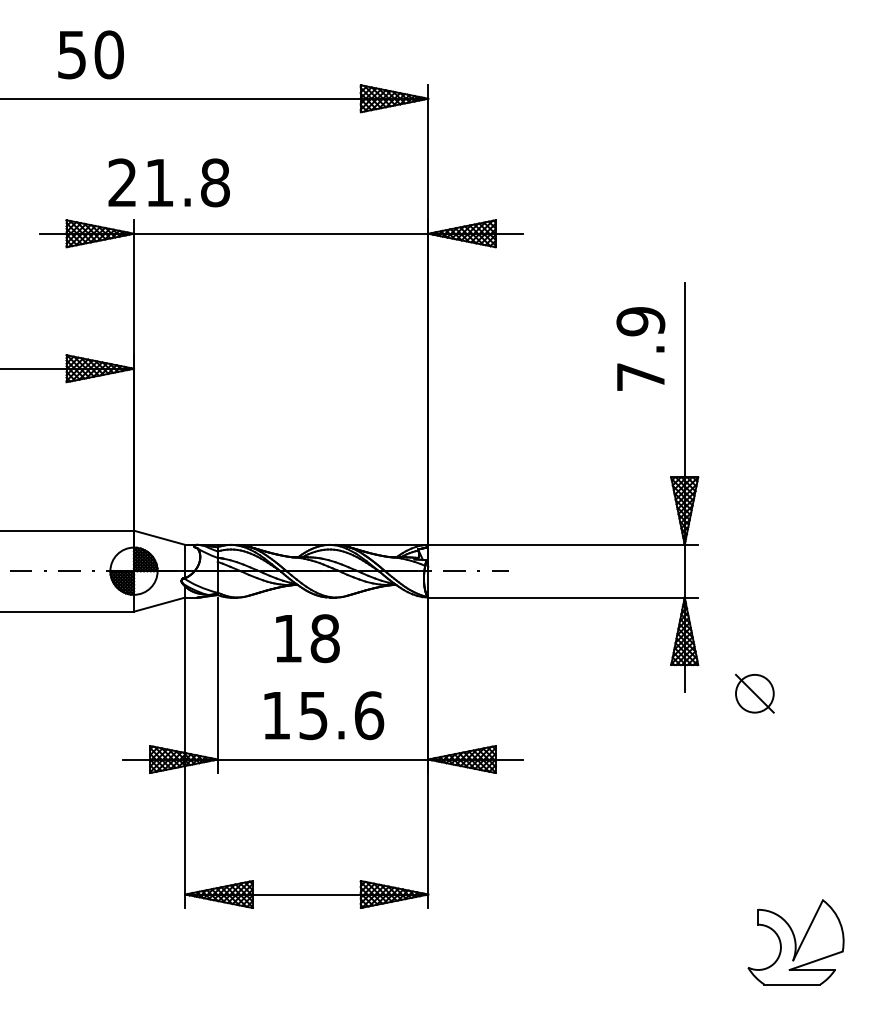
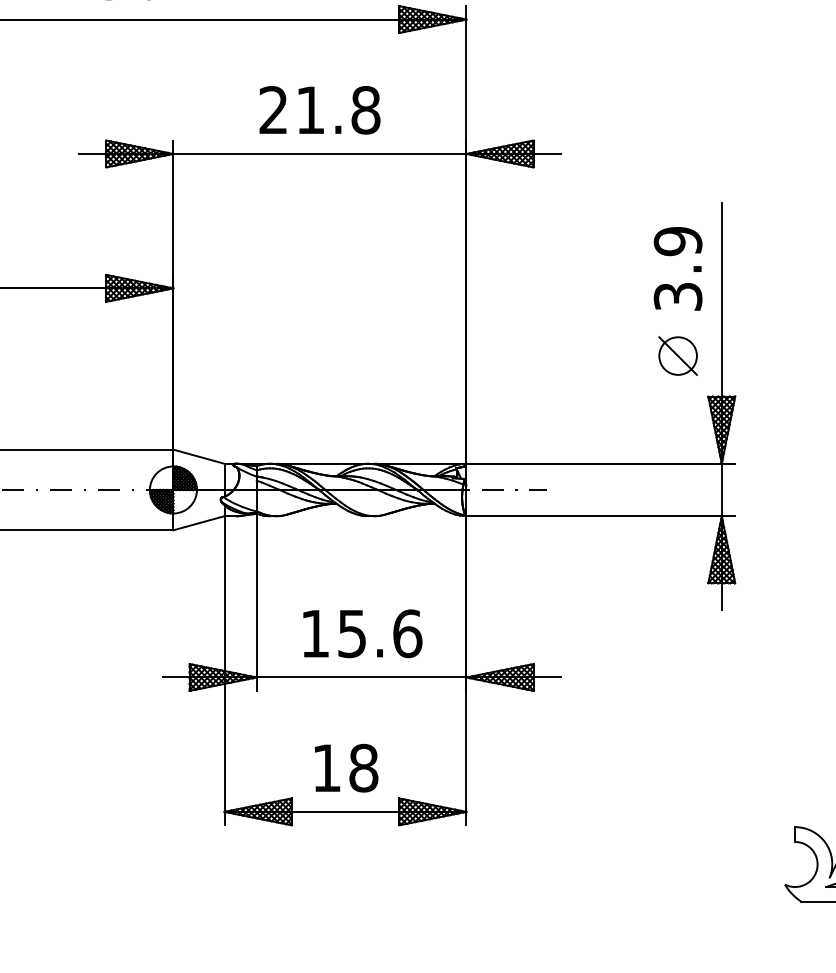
text: (168, 182) -> (319, 109), moved
text: (640, 377) -> (677, 297), 7.9 -> 3.9
text: (307, 638) -> (346, 768), moved
part: (754, 693) -> (677, 355), moved

